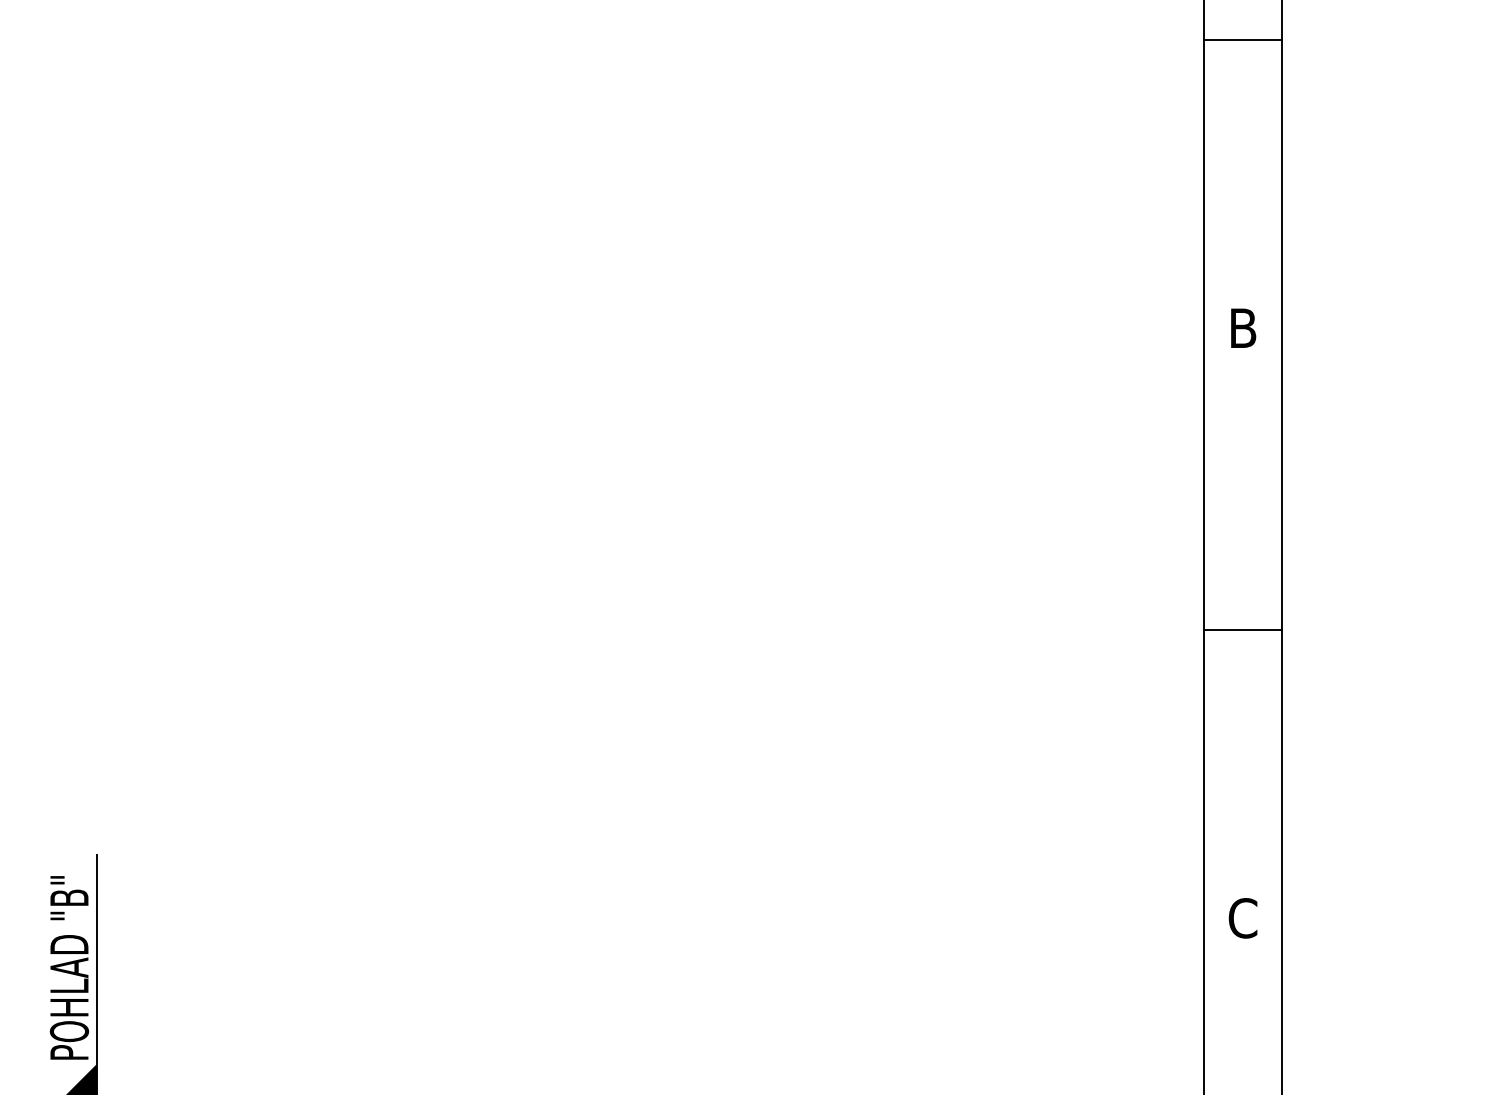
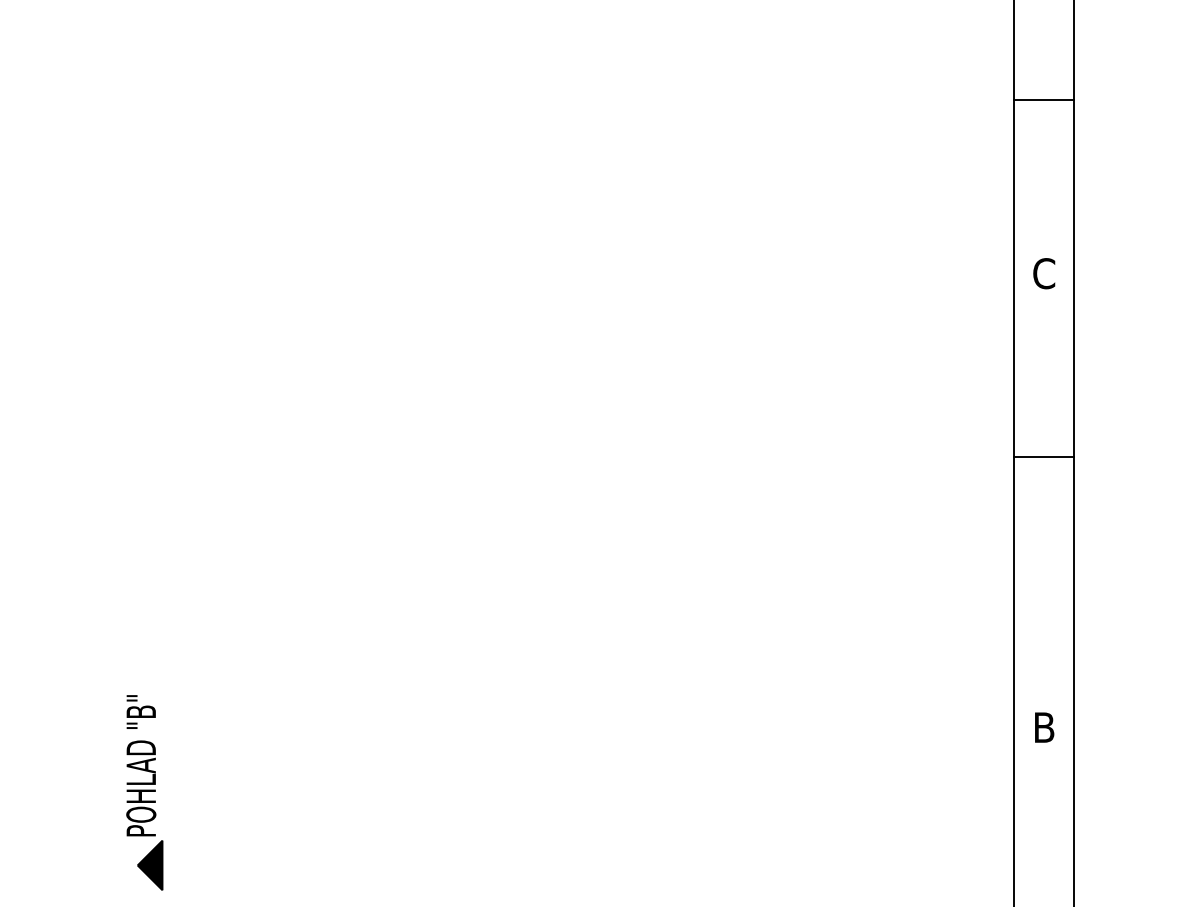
line: (1242, 39) -> (1043, 99), moved
text: (1243, 328) -> (1044, 273), B -> C
line: (1242, 629) -> (1043, 456), moved
text: (1243, 918) -> (1044, 727), C -> B
line: (97, 959) -> (162, 759), removed

